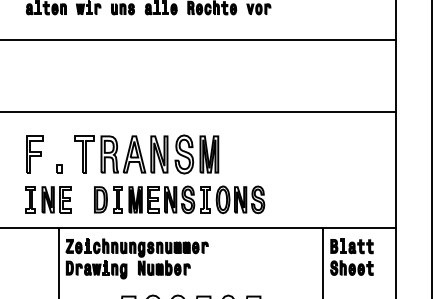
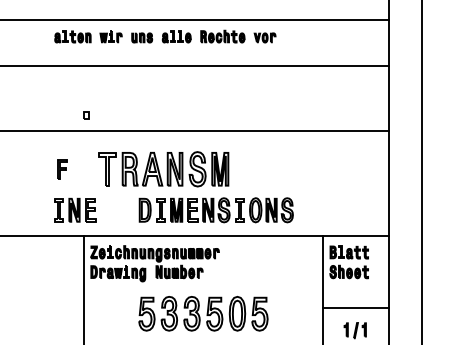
part: (34, 154) -> (62, 169), size x0.6
part: (59, 169) -> (86, 115), moved
part: (178, 200) -> (215, 210), moved

